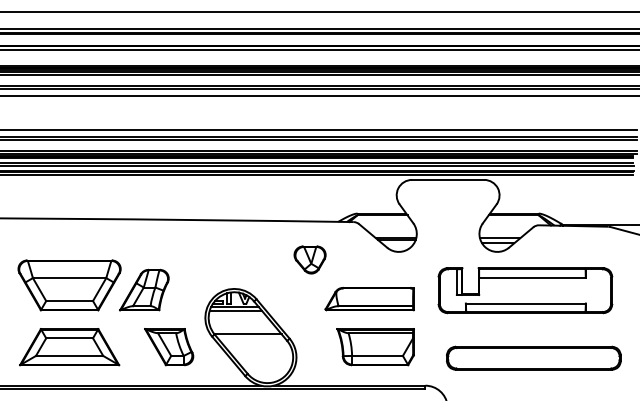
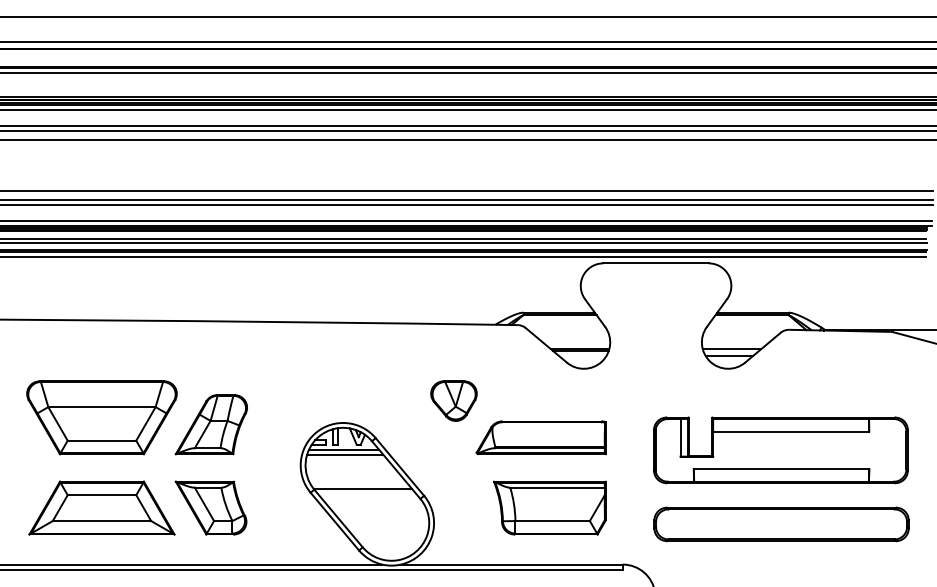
part: (309, 259) -> (453, 400), moved
part: (525, 290) -> (781, 450), moved
part: (169, 347) -> (211, 508), moved

